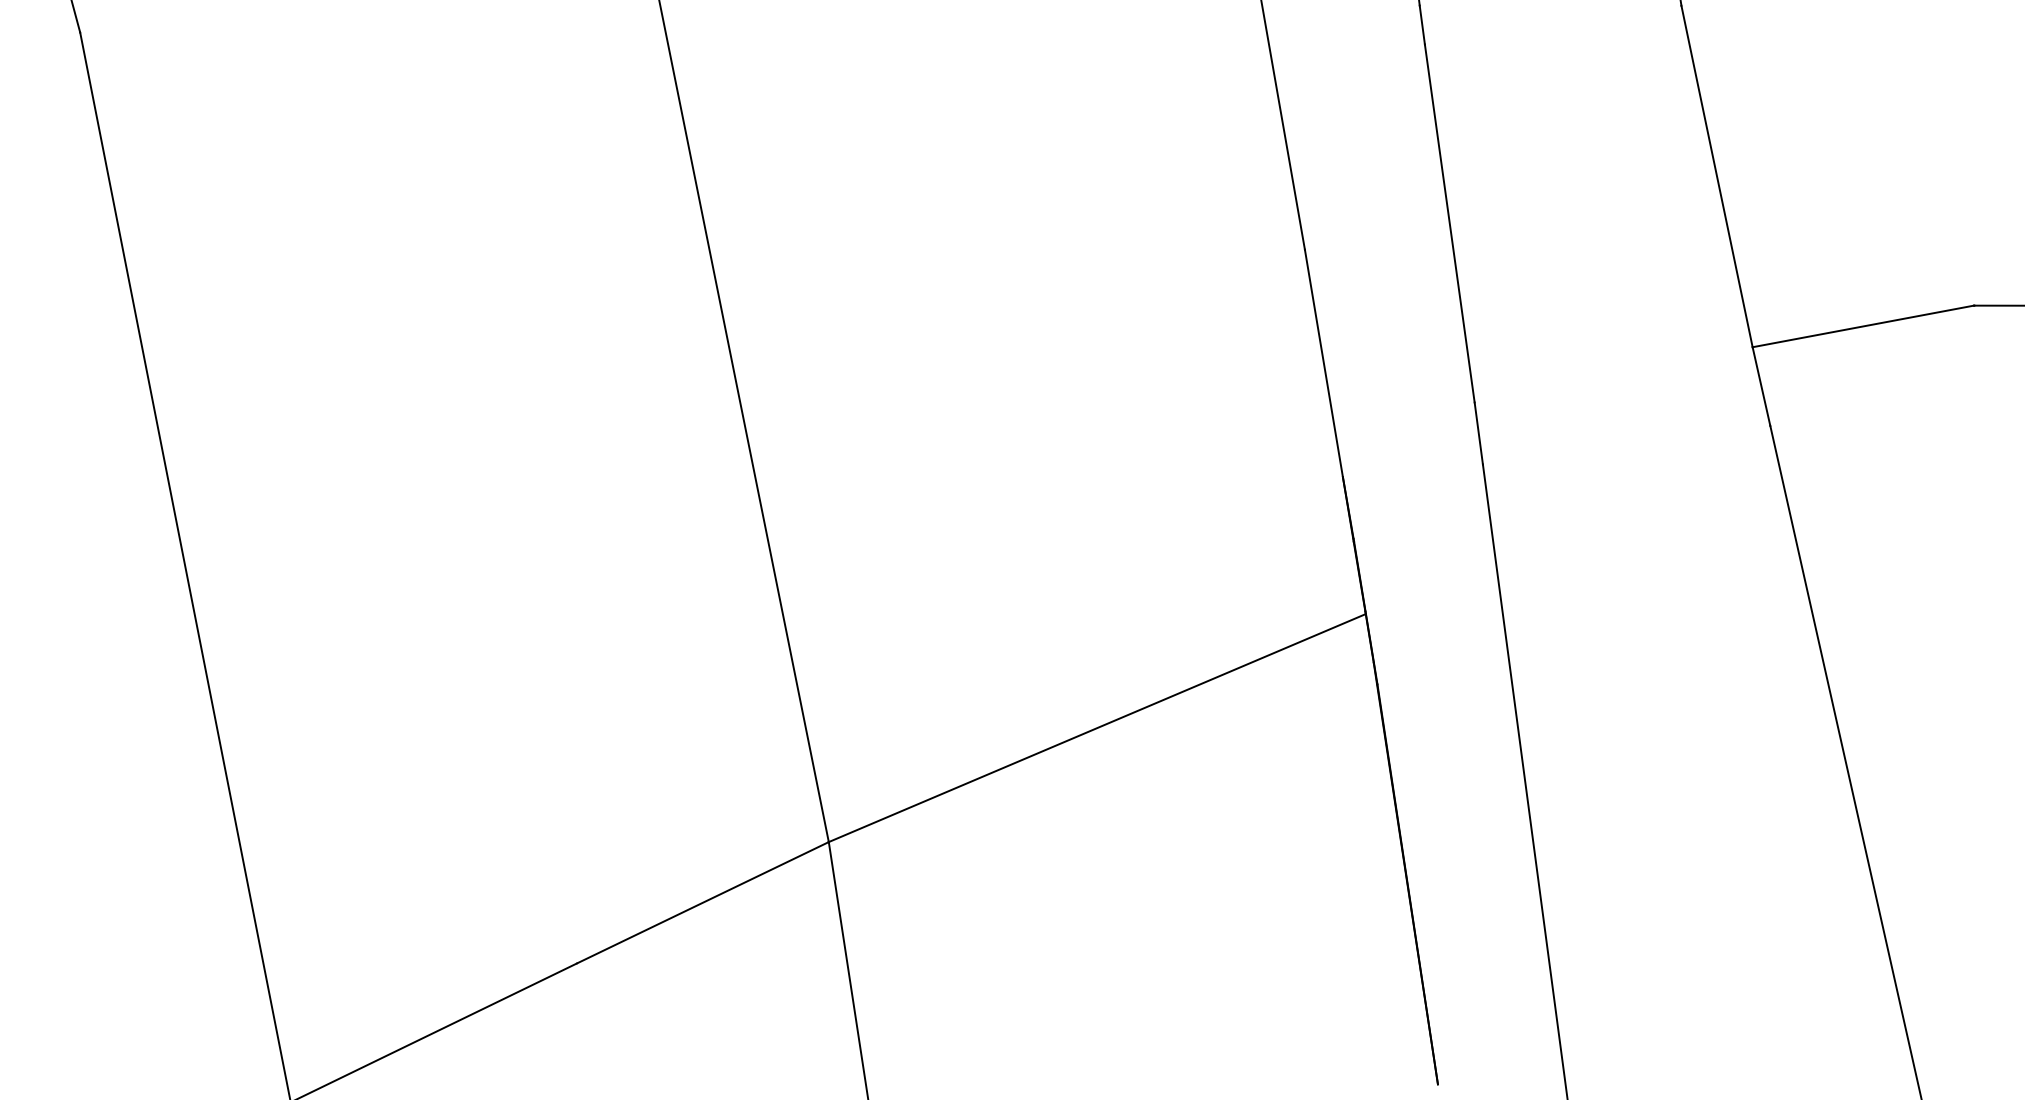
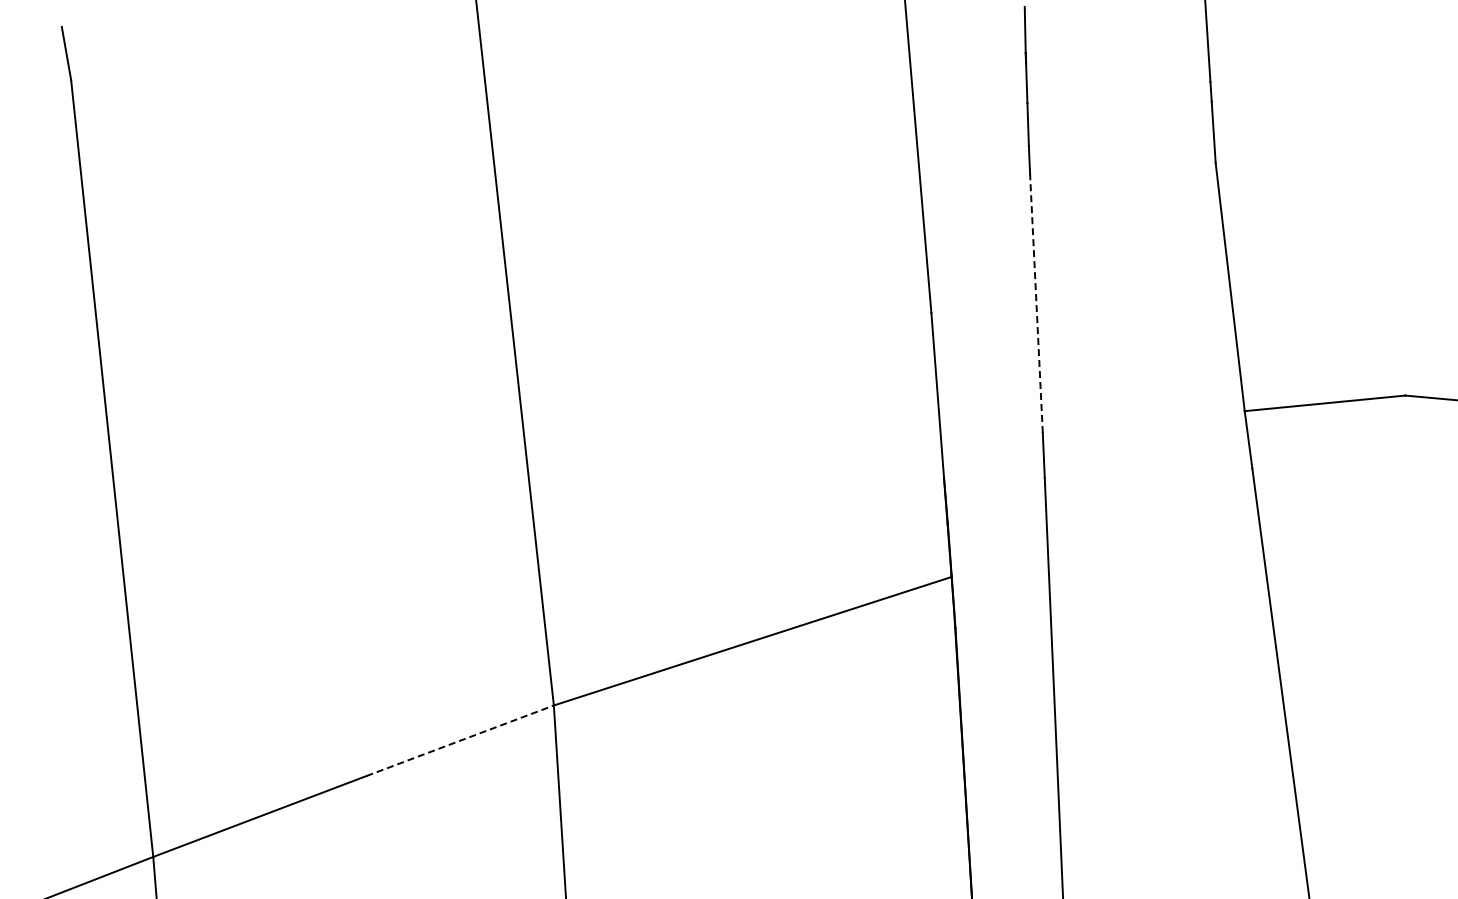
line: (1449, 223) -> (1036, 303), solid -> dashed
line: (703, 902) -> (460, 740), solid -> dashed

